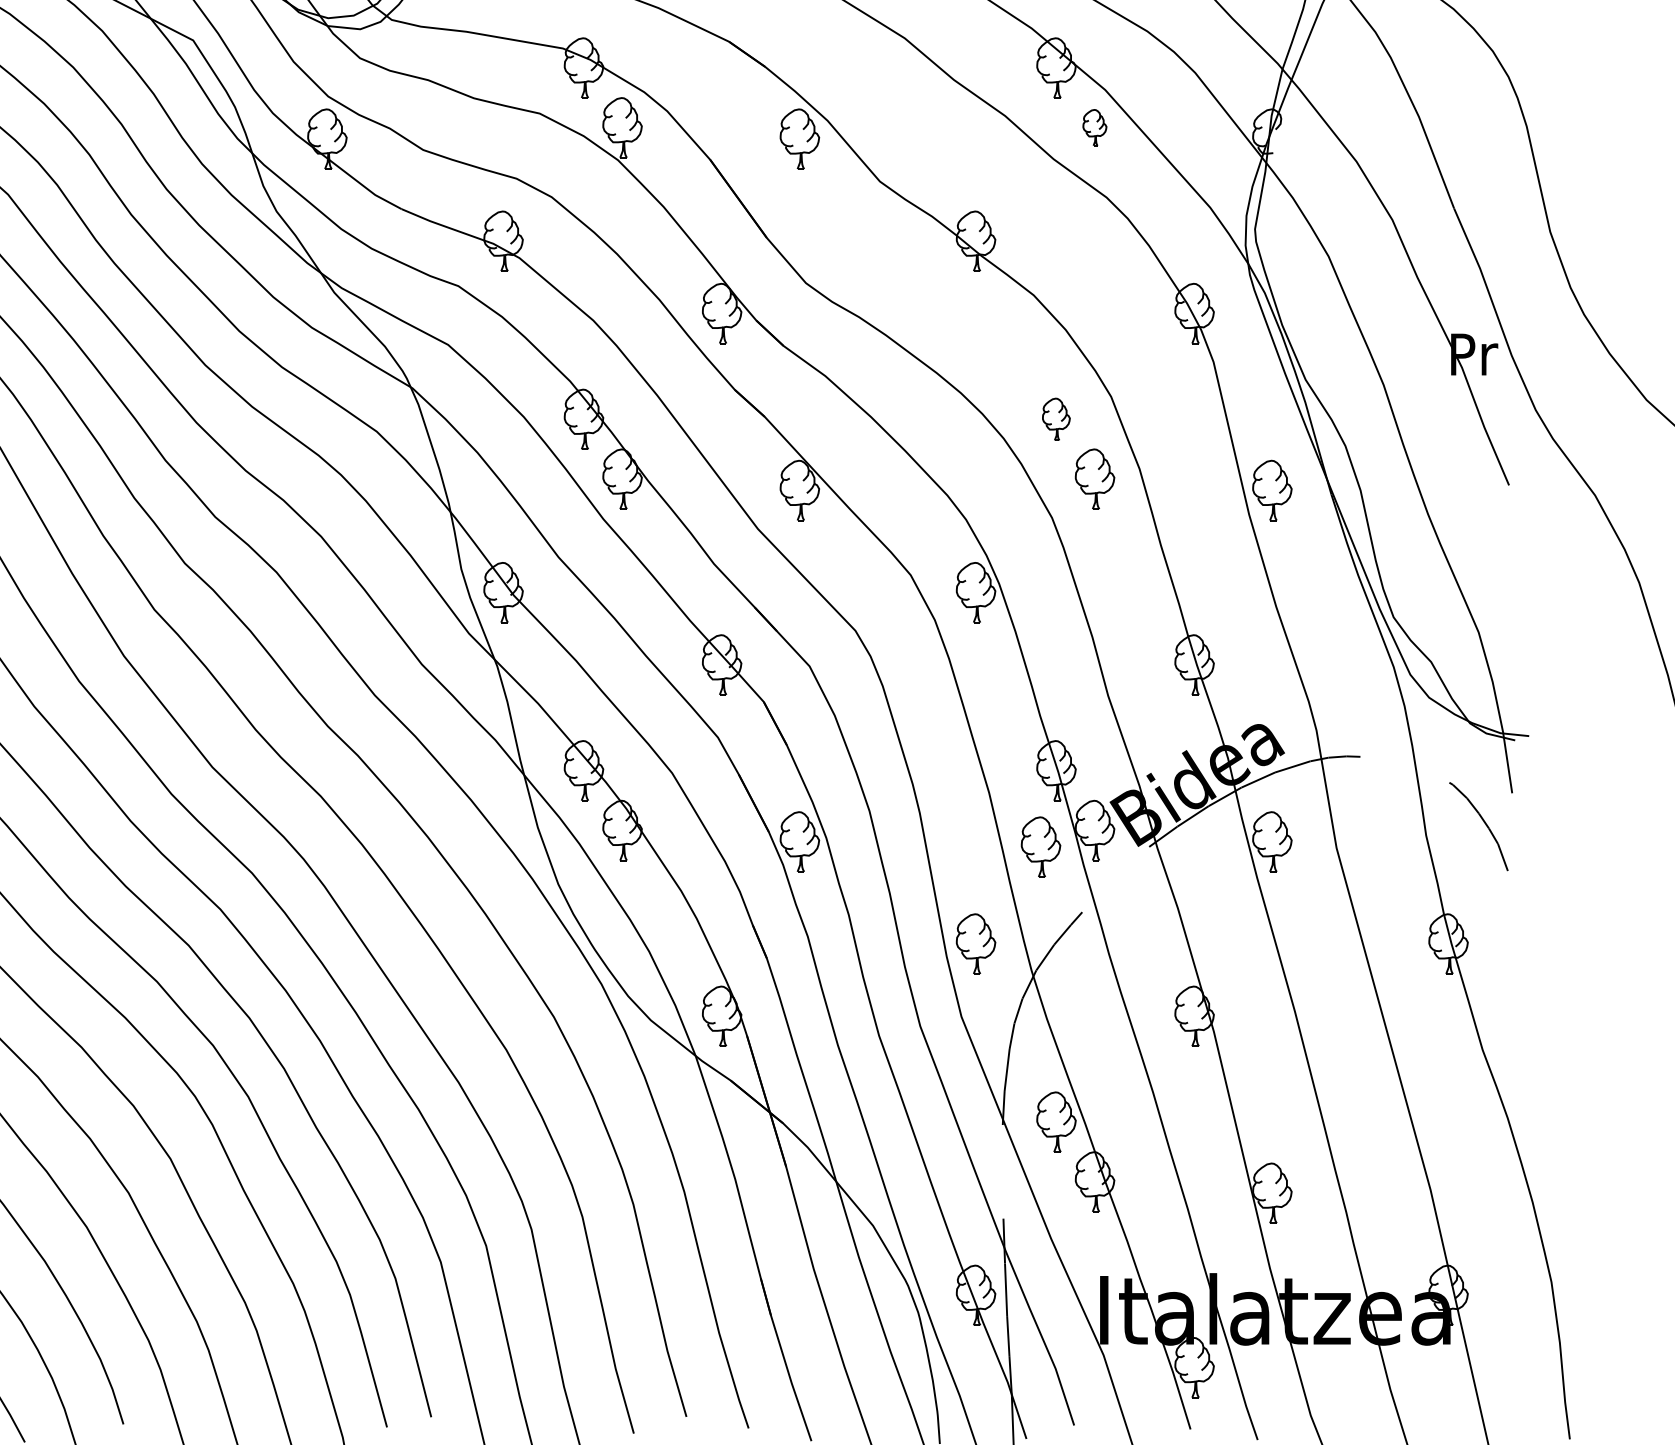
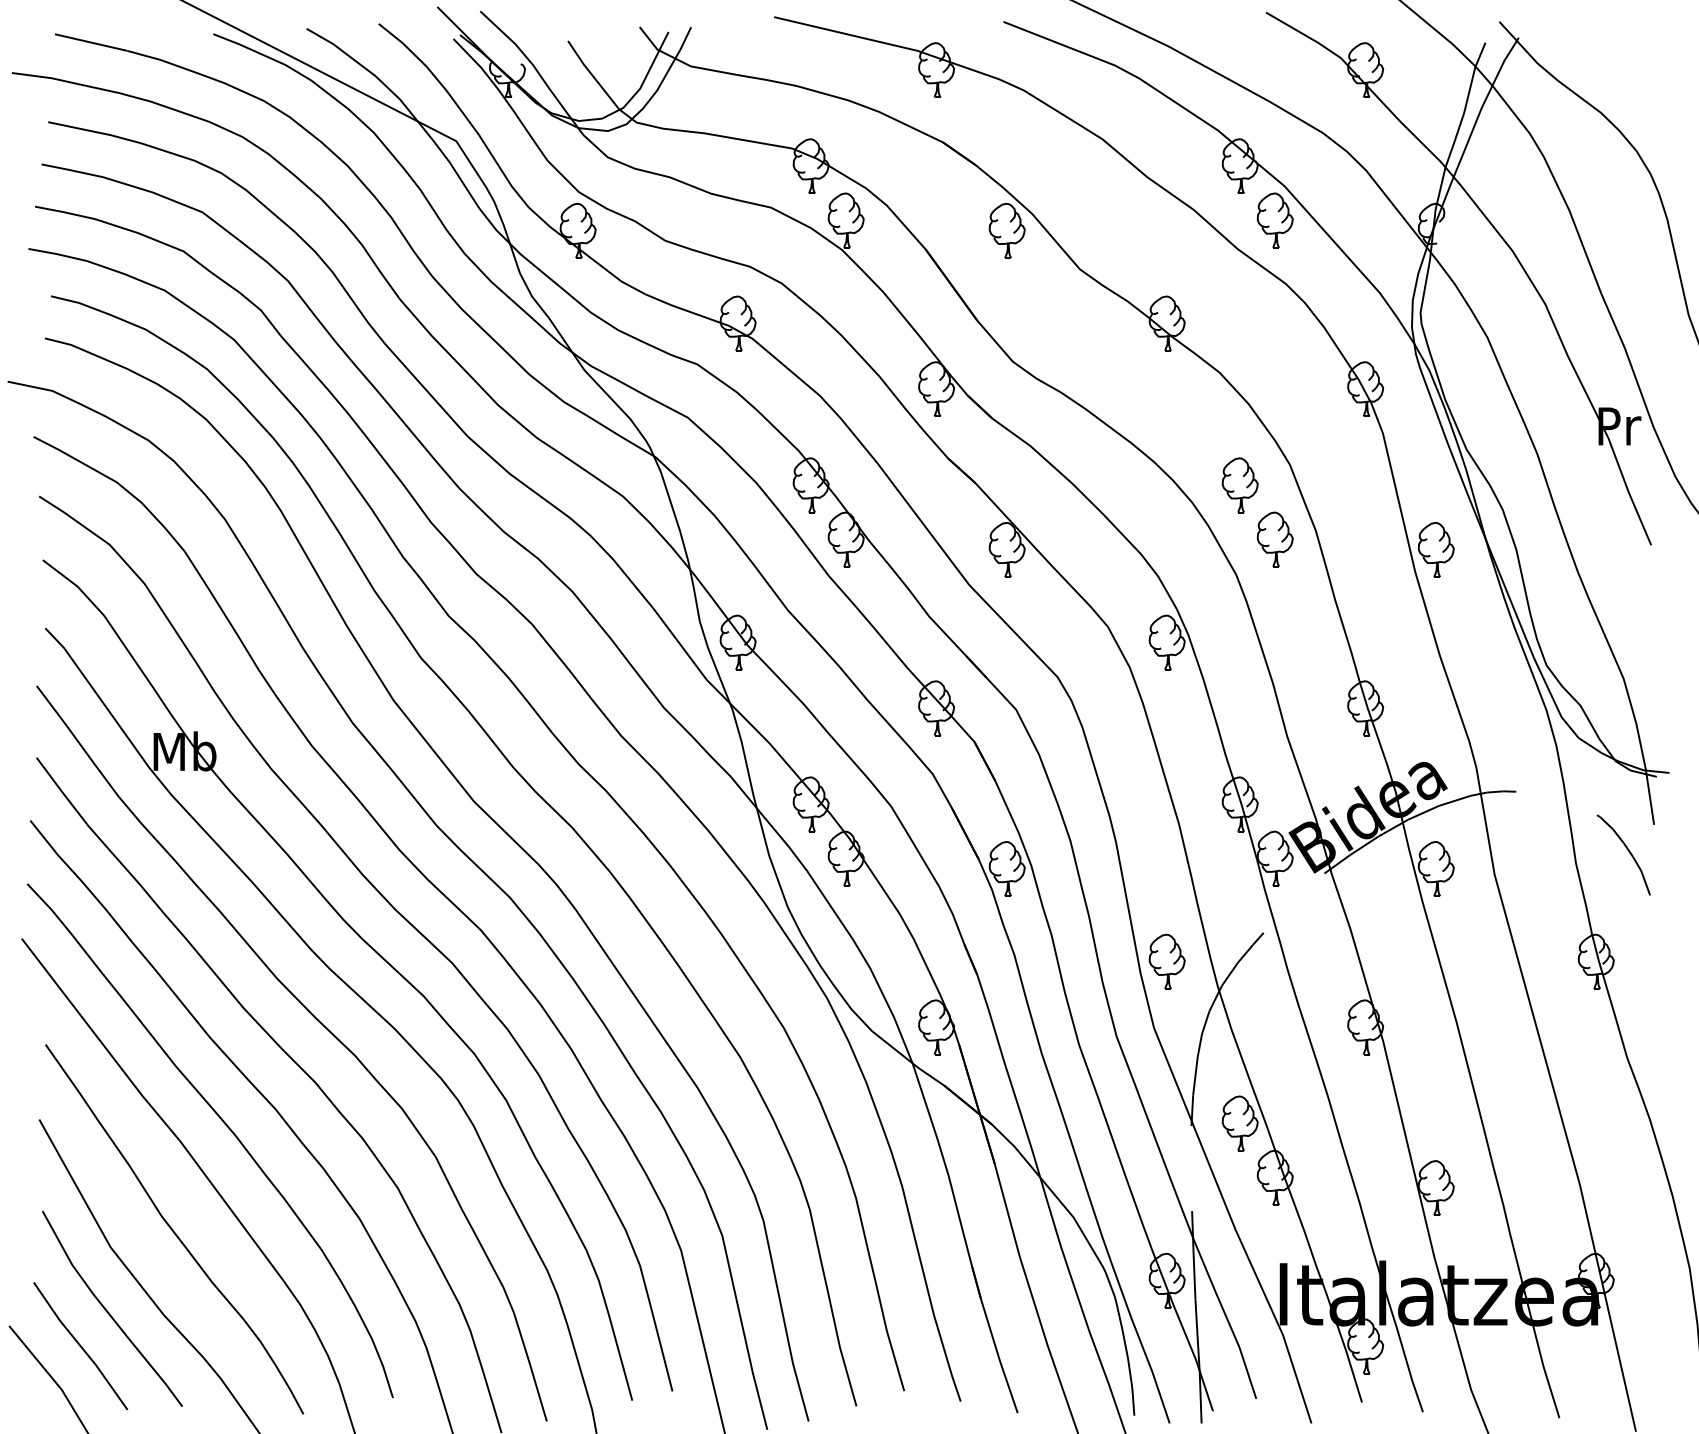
part: (1094, 127) -> (1274, 220), size x1.67
part: (1055, 419) -> (1239, 485), size x1.43
part: (1040, 846) -> (1225, 873), removed

